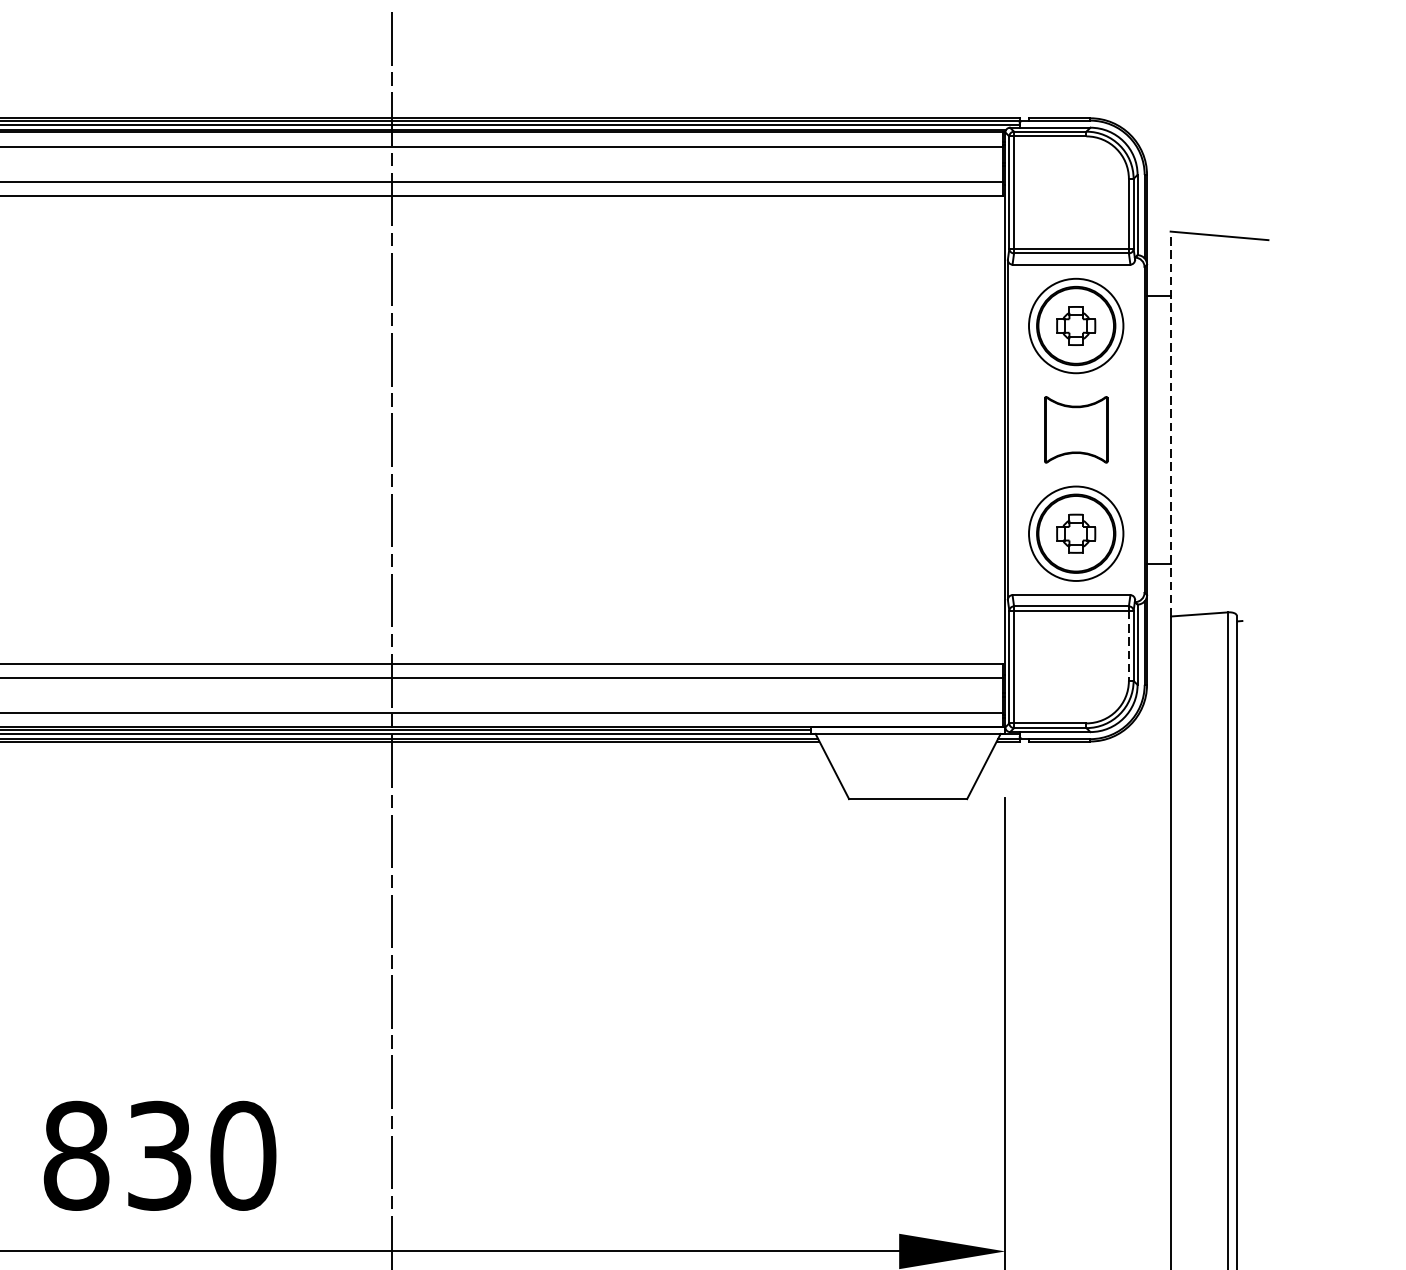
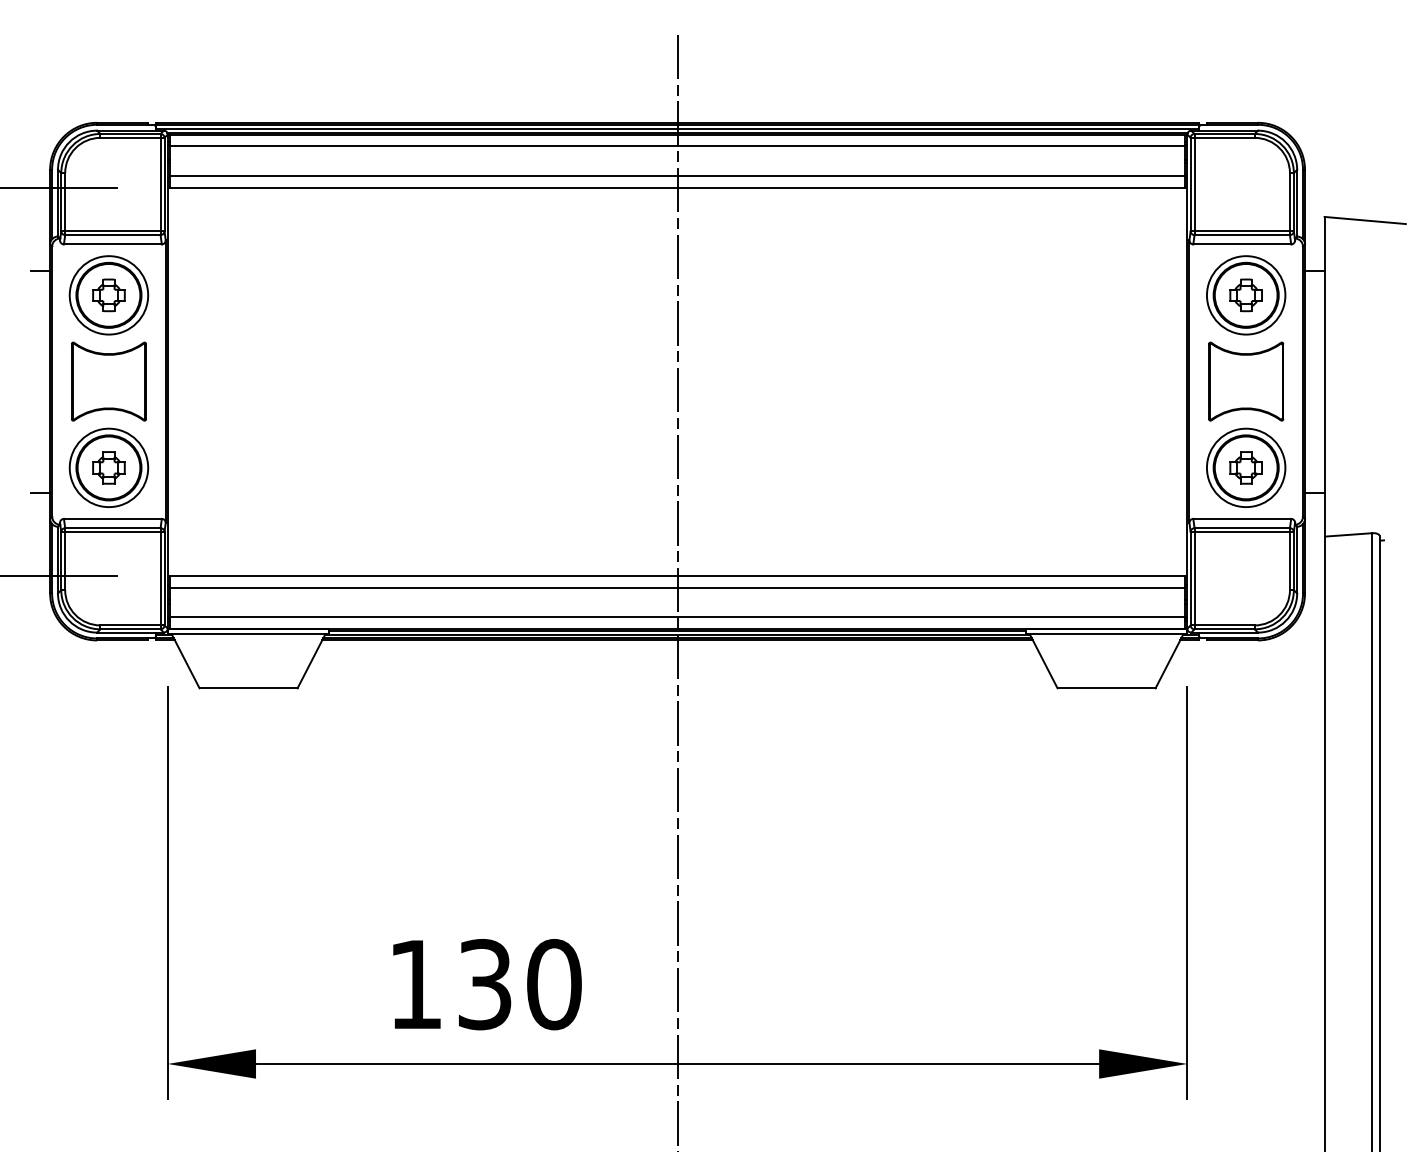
line: (1170, 423) -> (1324, 376), dashed -> solid
part: (1076, 429) -> (1246, 381), size x1.43
line: (1128, 646) -> (1289, 561), dashed -> solid
text: (76, 1155) -> (415, 984), 830 -> 130

